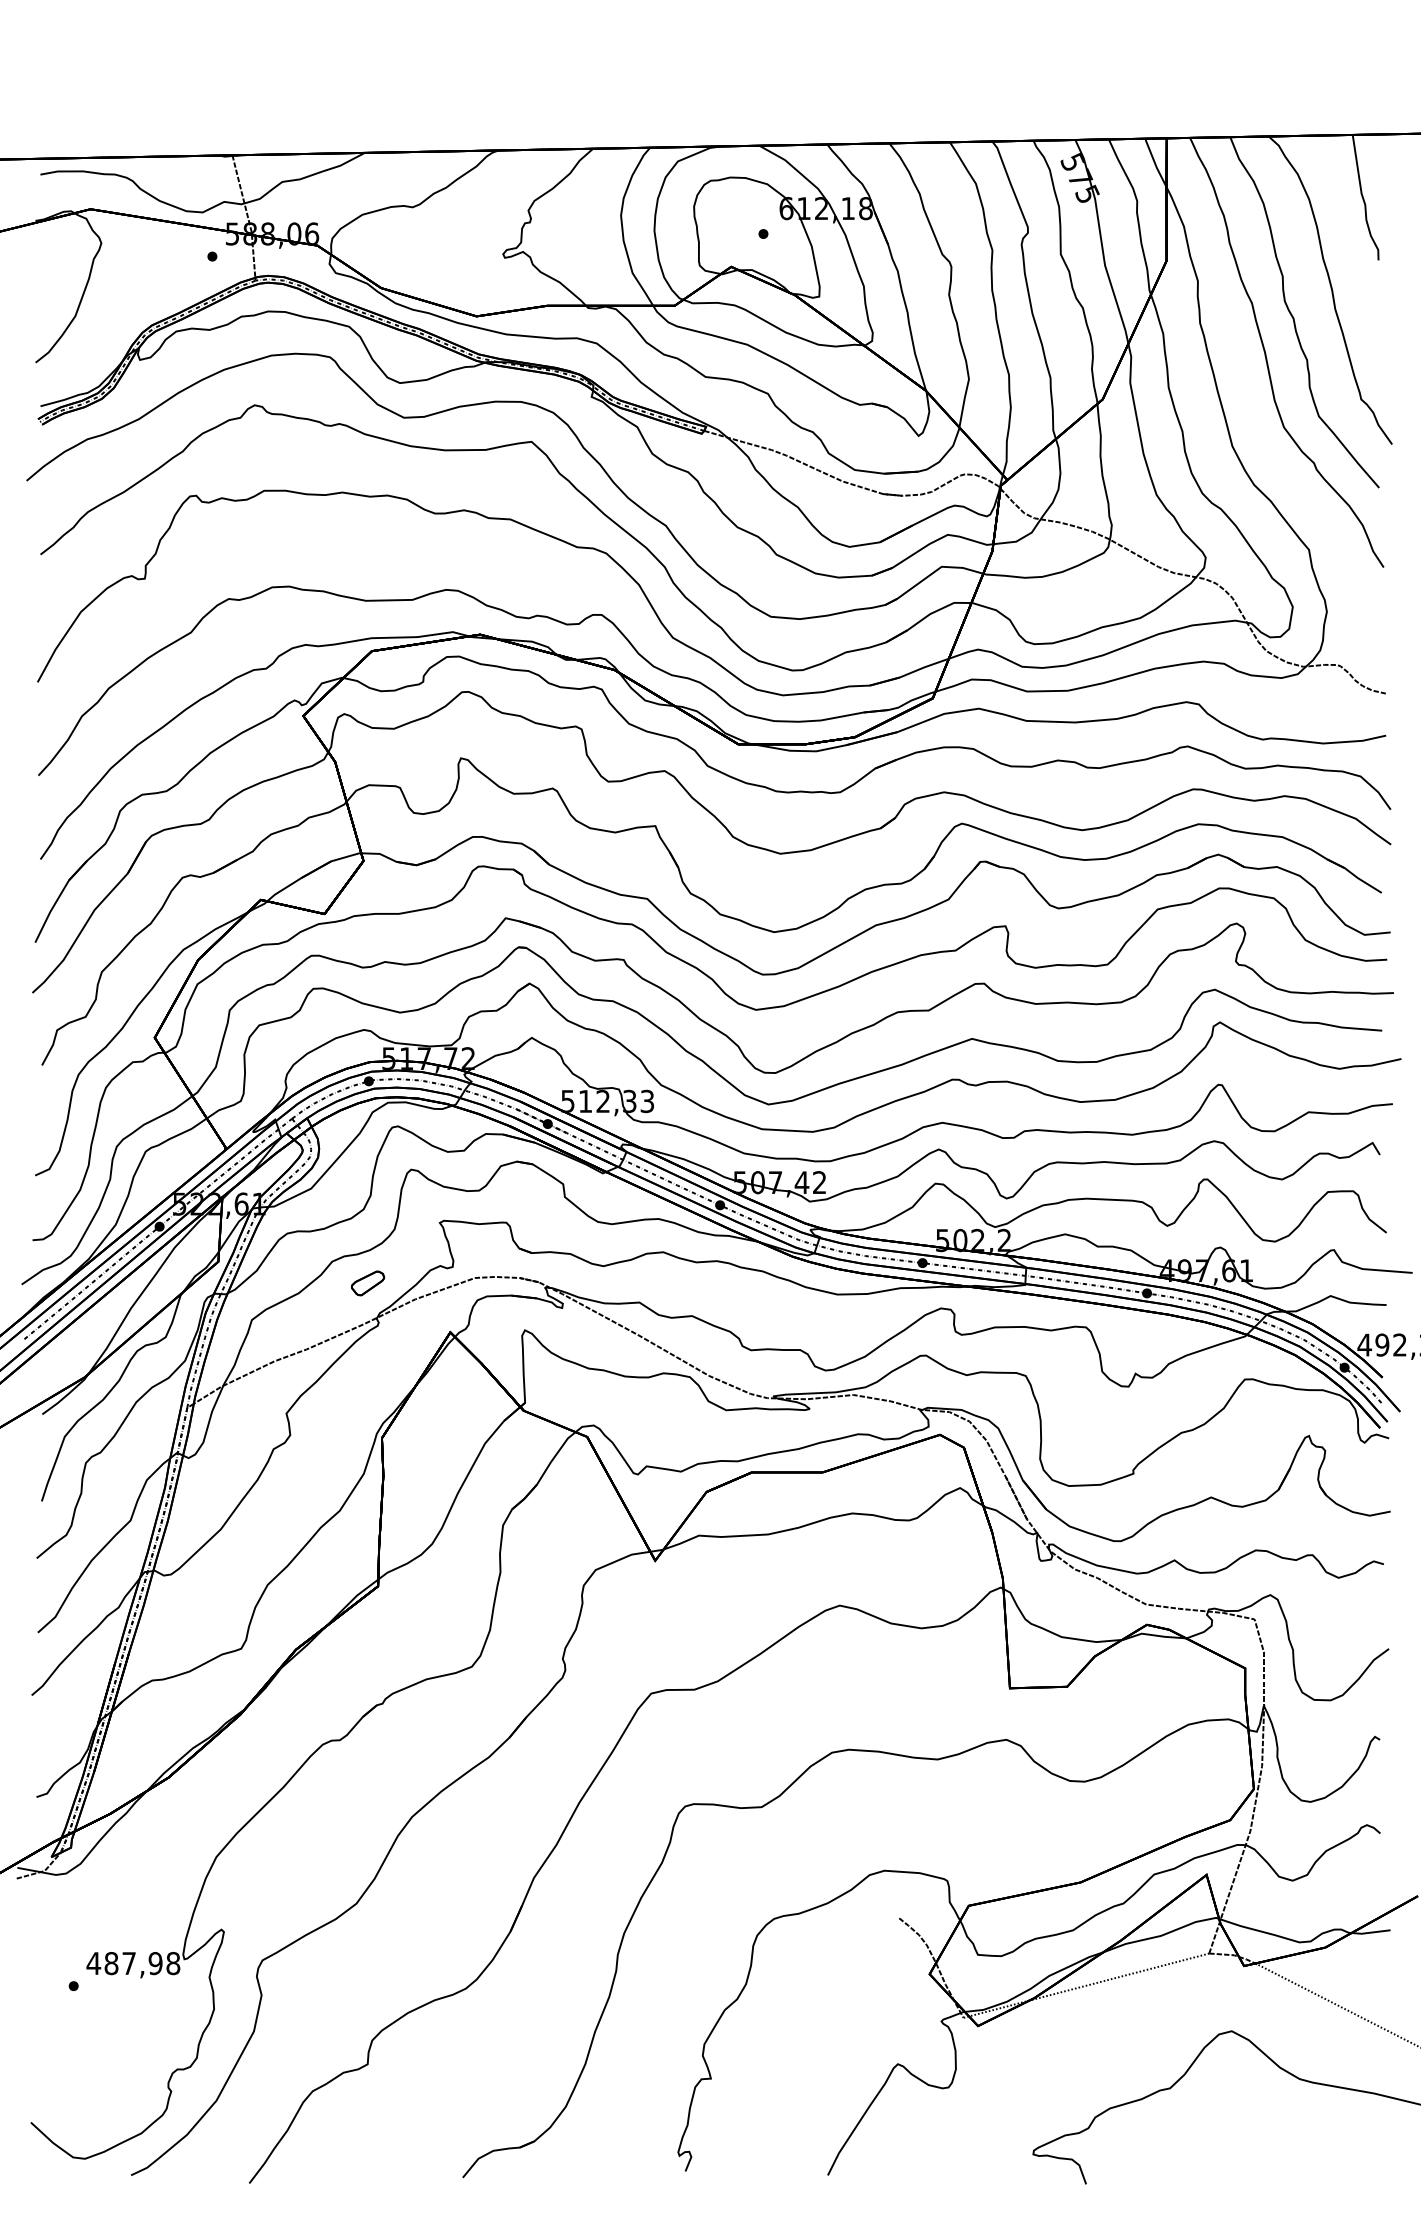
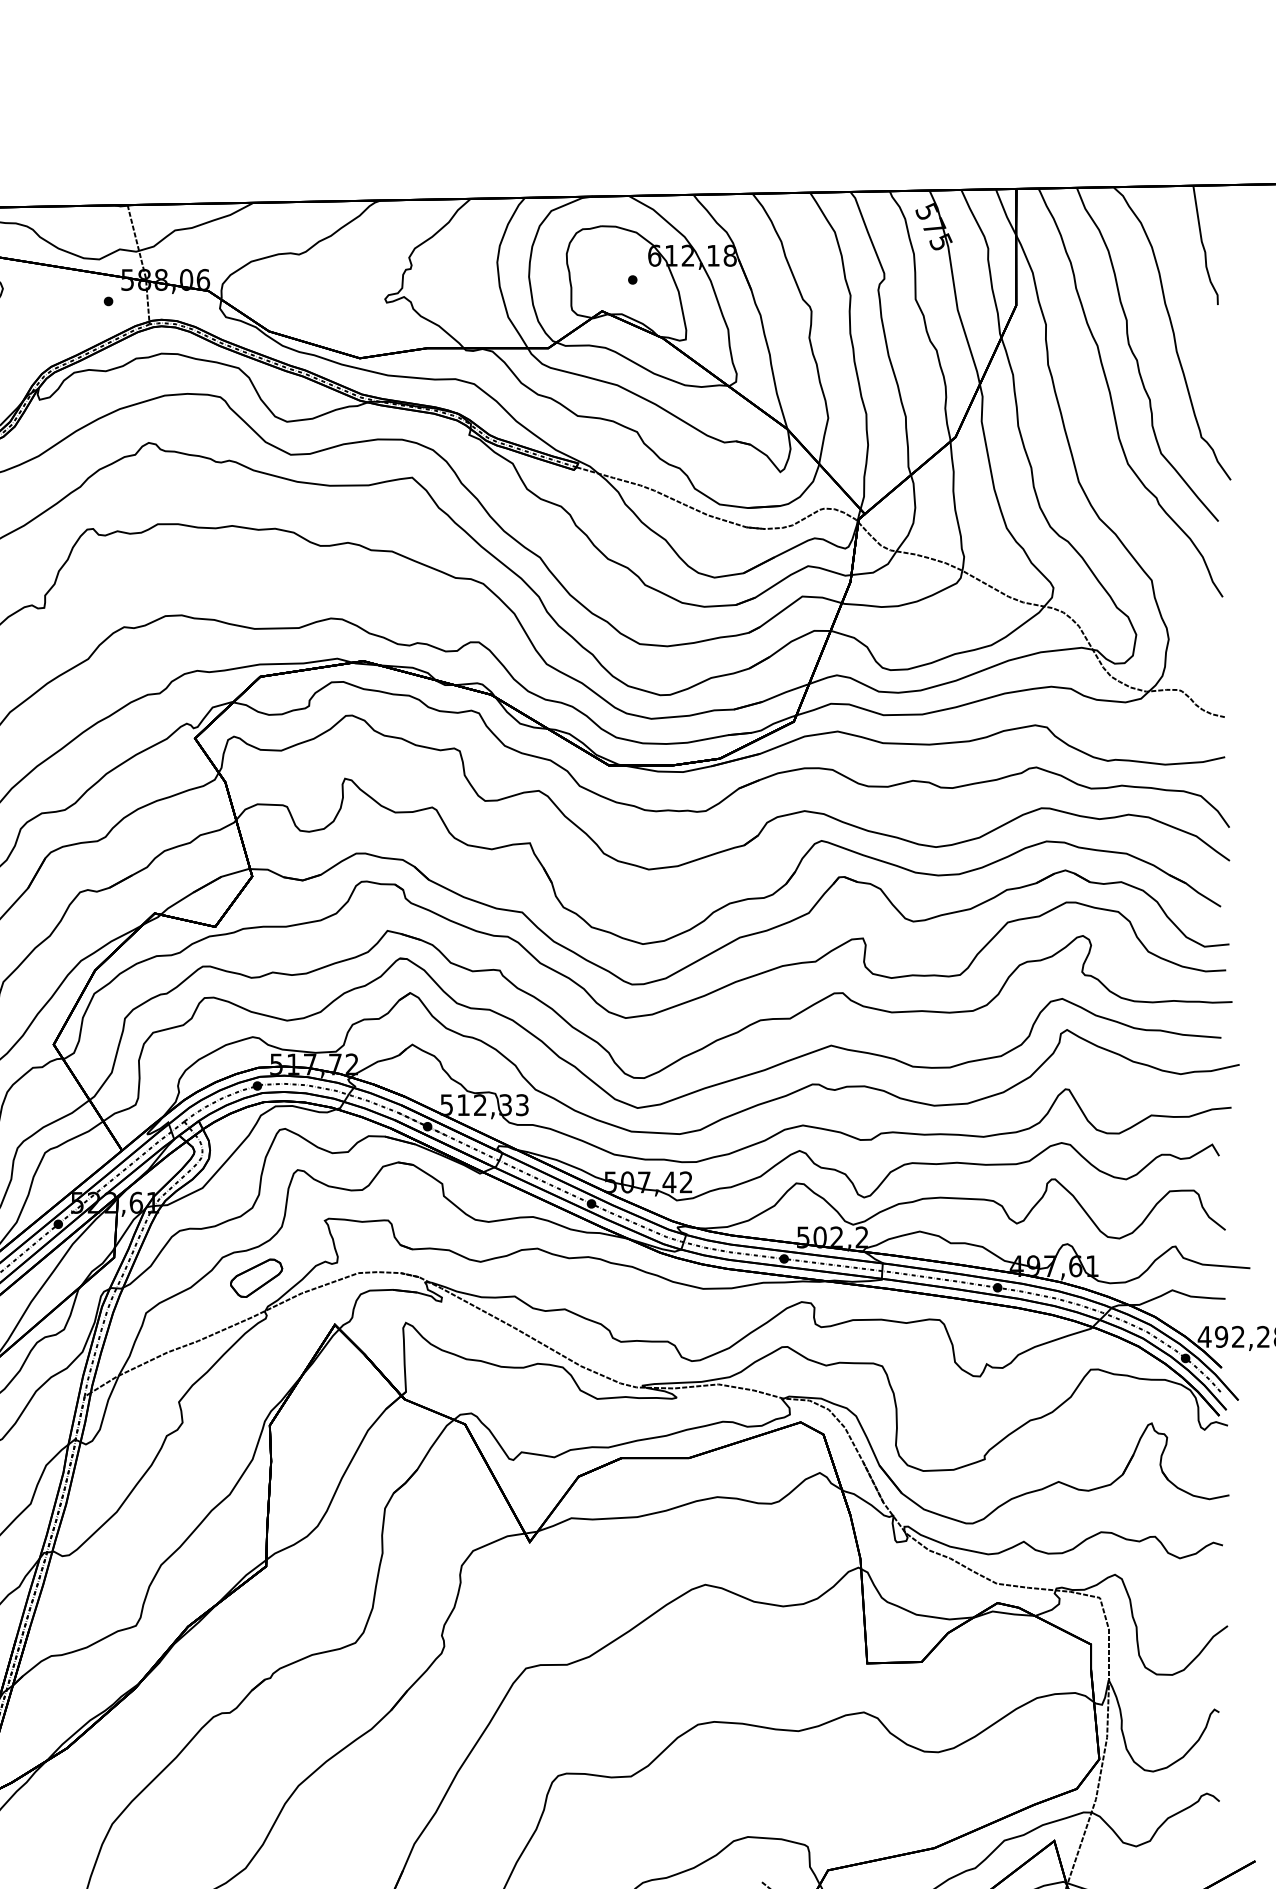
part: (367, 1283) -> (256, 1278), size x1.67

